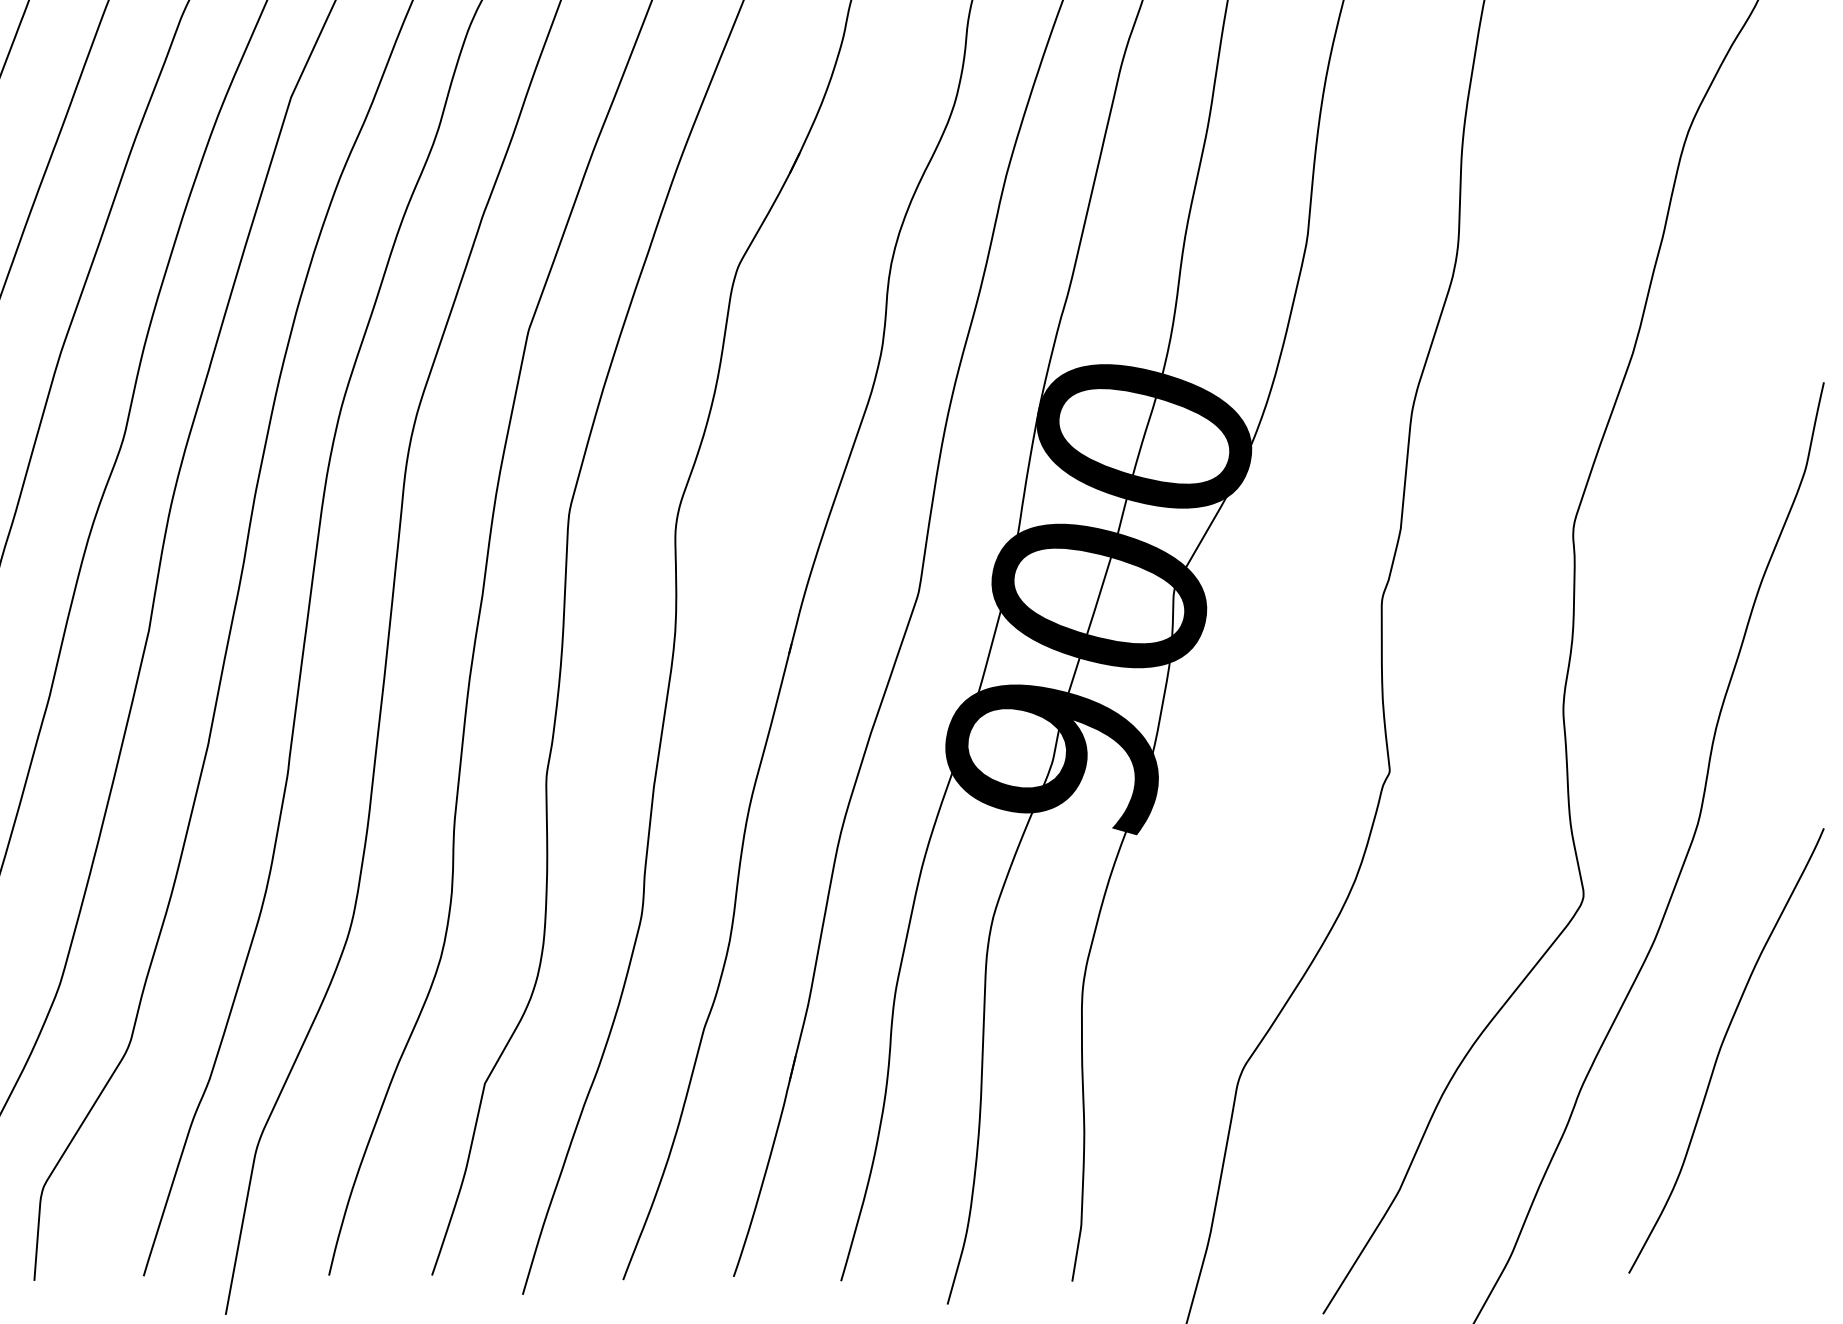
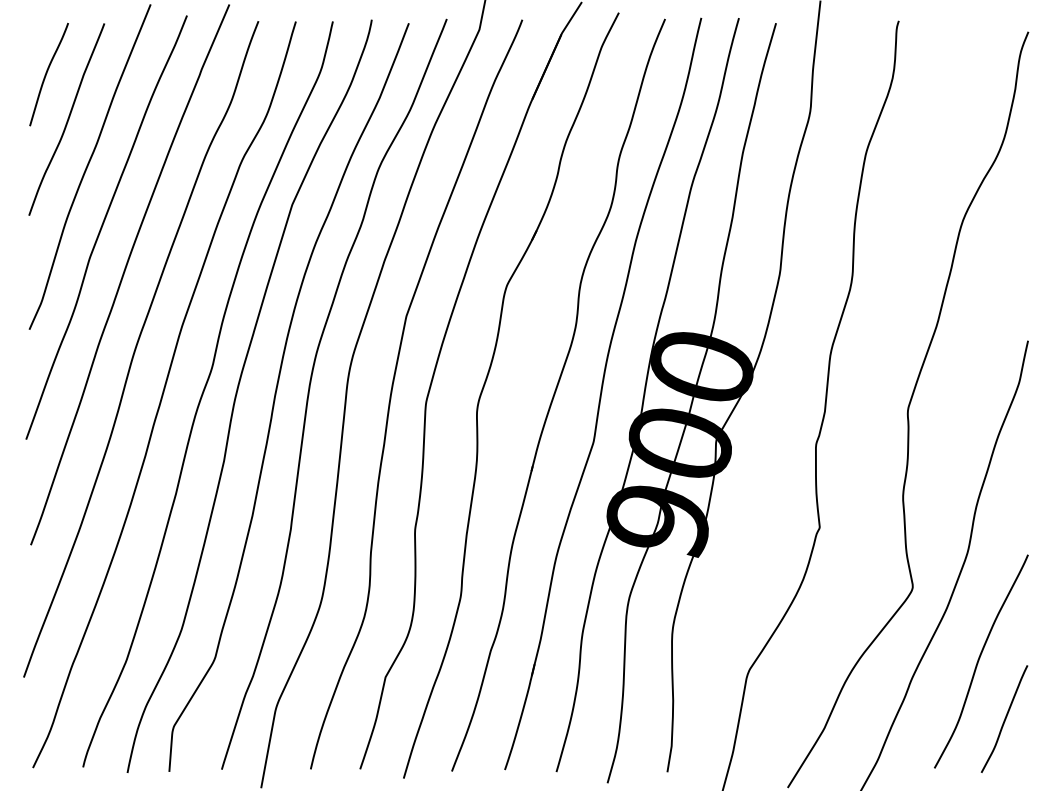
curve: (1774, 1169) -> (1004, 718), added

